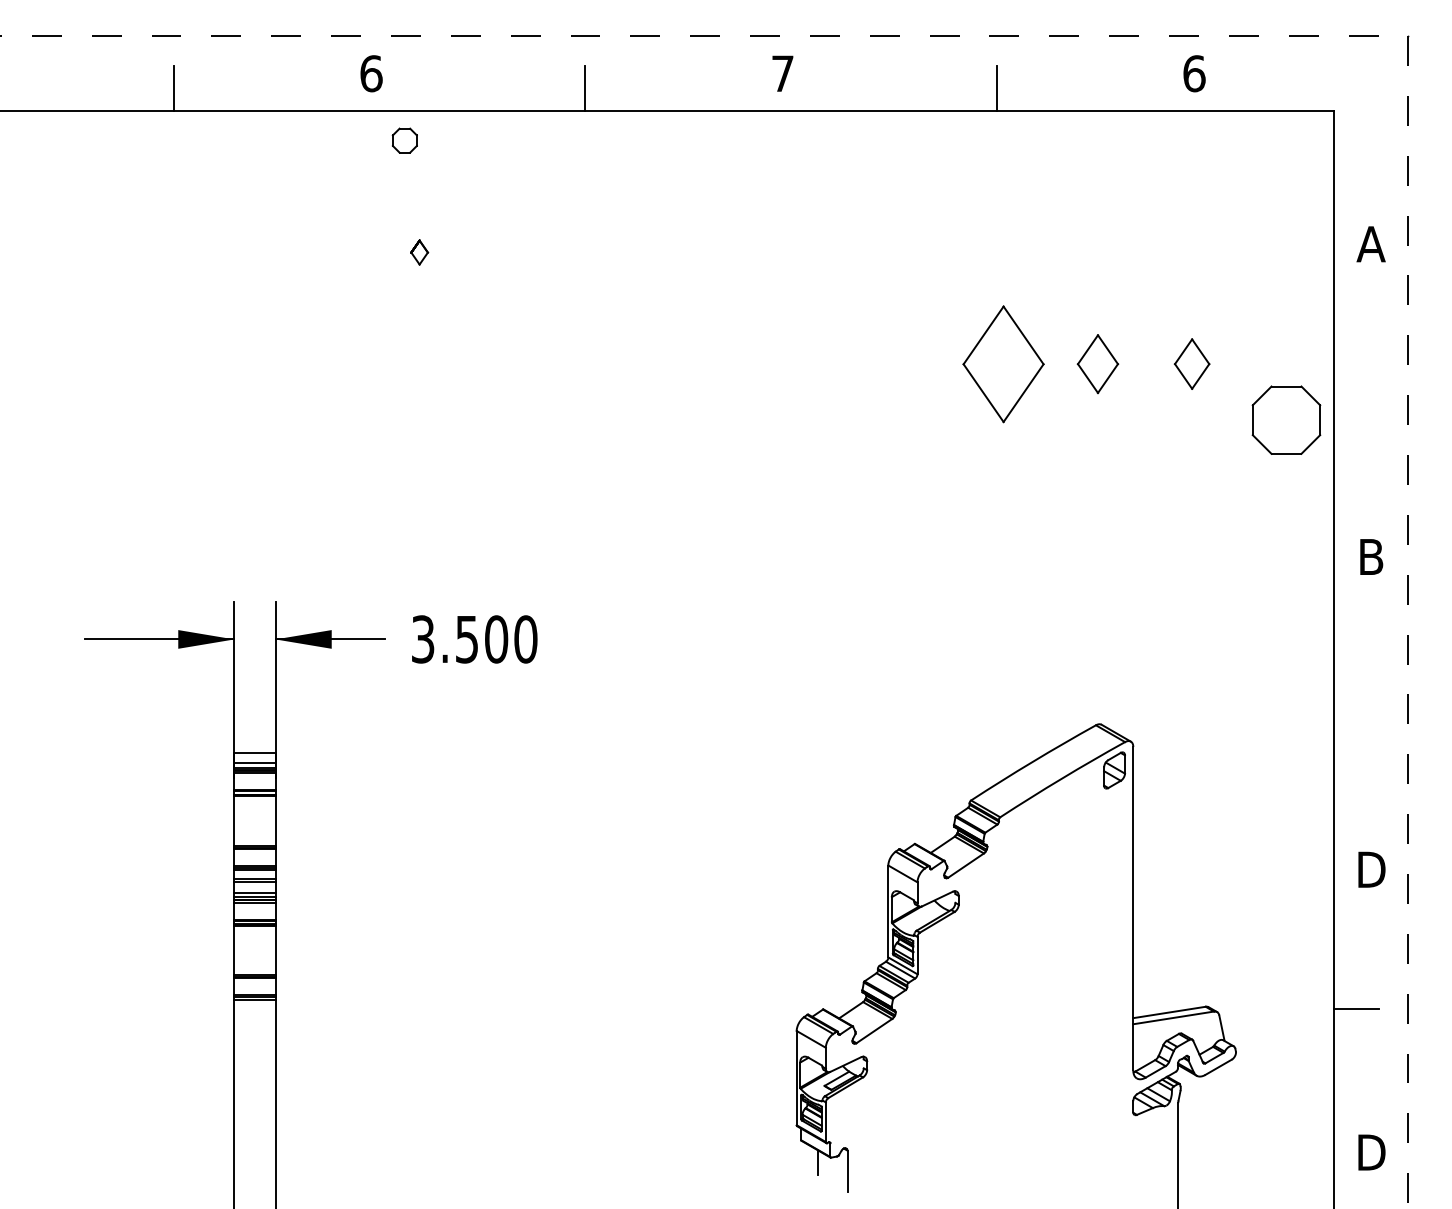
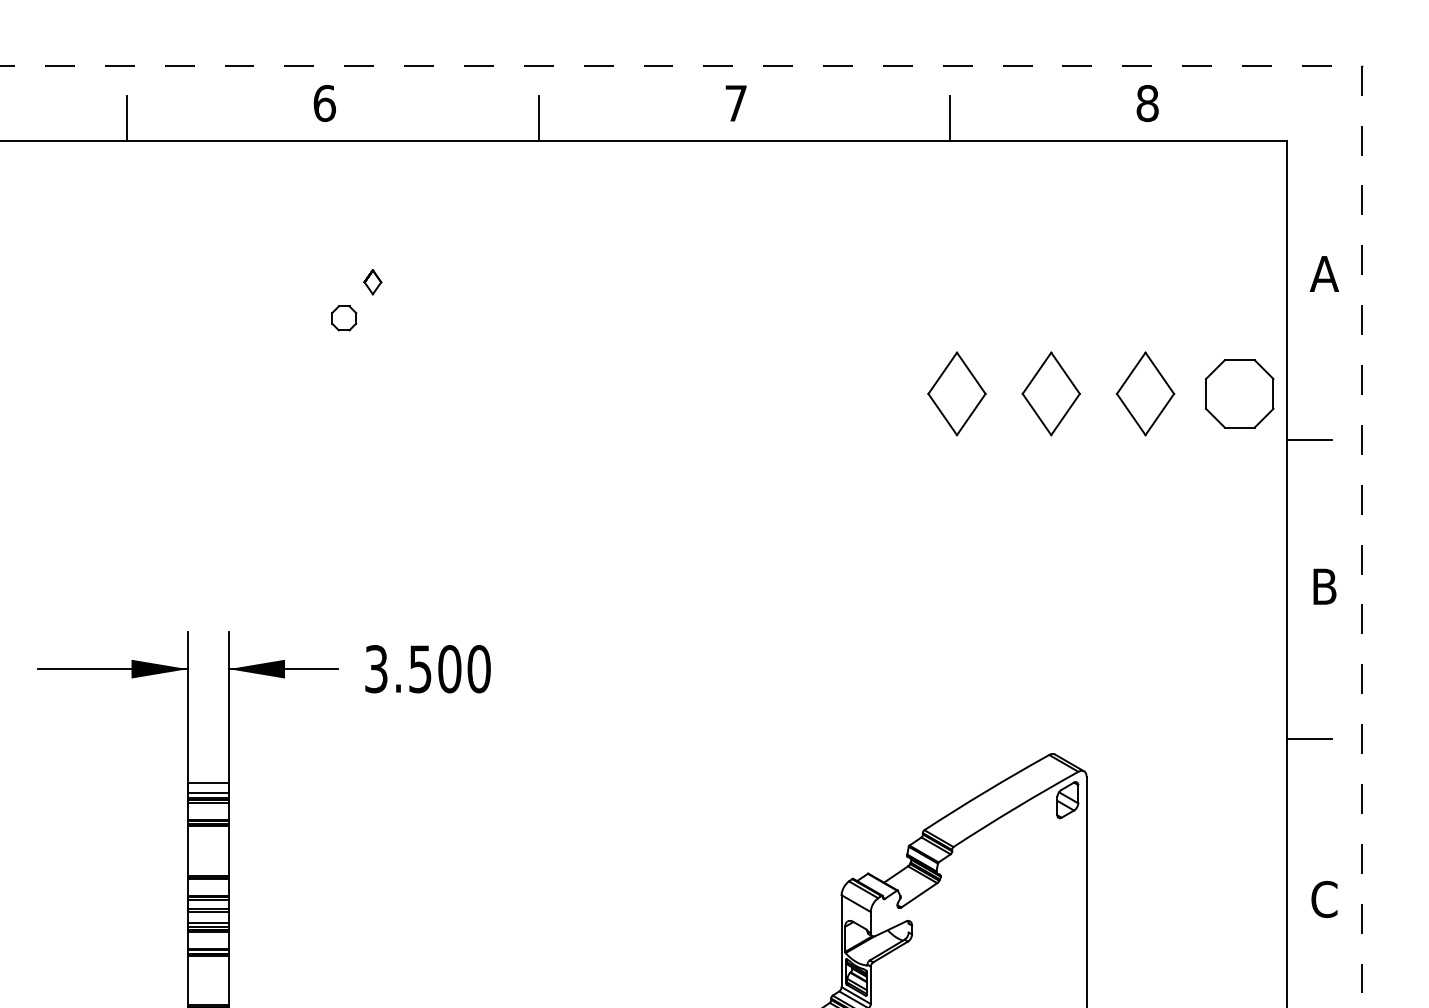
text: (1194, 73) -> (1147, 103), 6 -> 8
part: (404, 140) -> (343, 318), moved
part: (1003, 363) -> (956, 393), size x0.71
part: (1097, 363) -> (1050, 393), size x1.43
part: (1191, 363) -> (1144, 393), size x1.67
line: (1355, 410) -> (1308, 440), added
part: (1286, 419) -> (1239, 393), moved
line: (1355, 709) -> (1308, 739), added
text: (1371, 869) -> (1324, 899), D -> C

